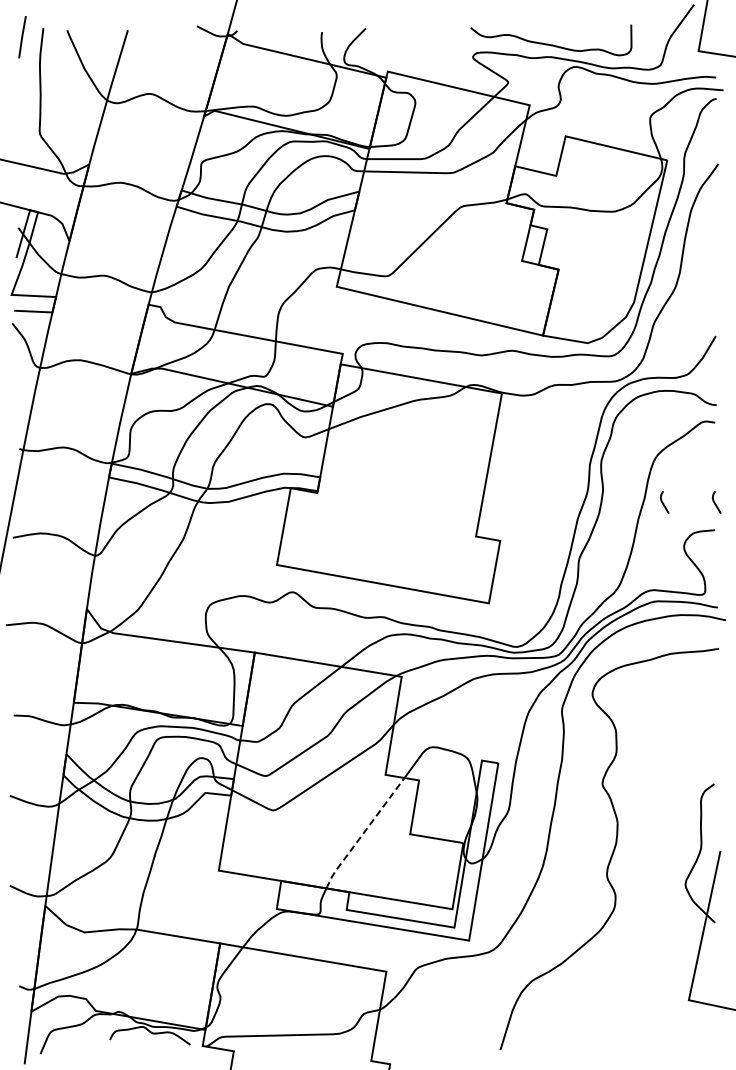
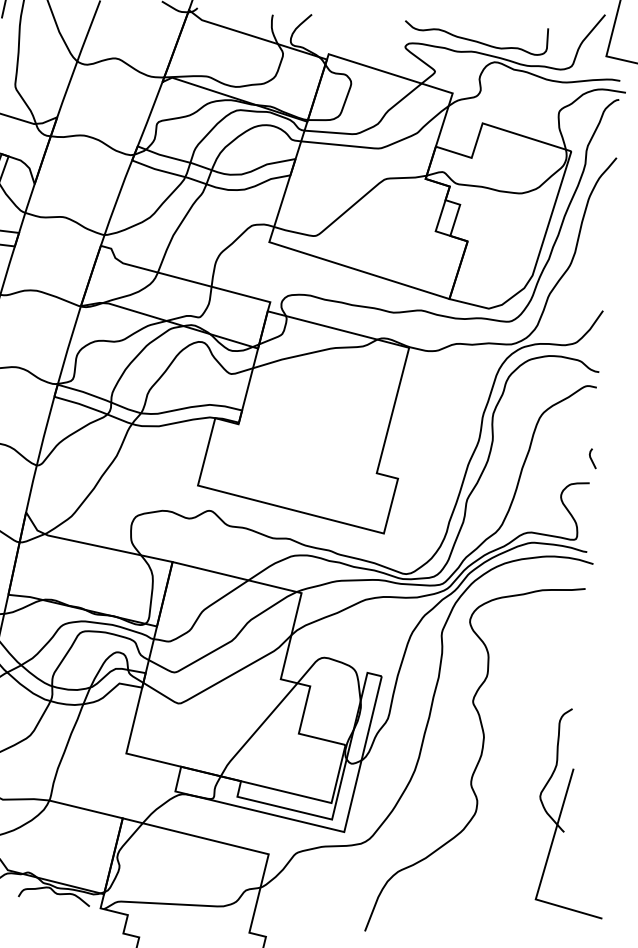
line: (663, 502) -> (545, 455), removed
line: (363, 833) -> (257, 729), dashed -> solid

